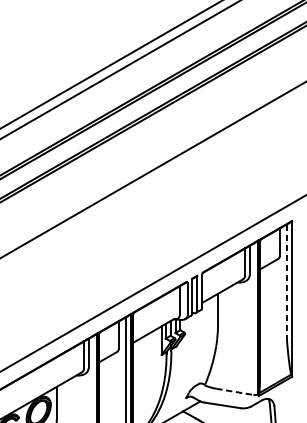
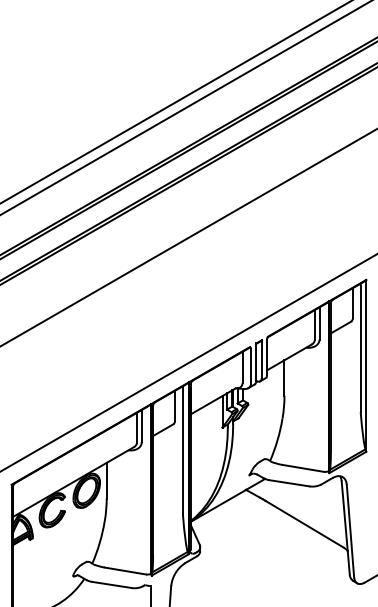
line: (286, 283) -> (360, 348), dashed -> solid
line: (235, 391) -> (303, 468), dashed -> solid

